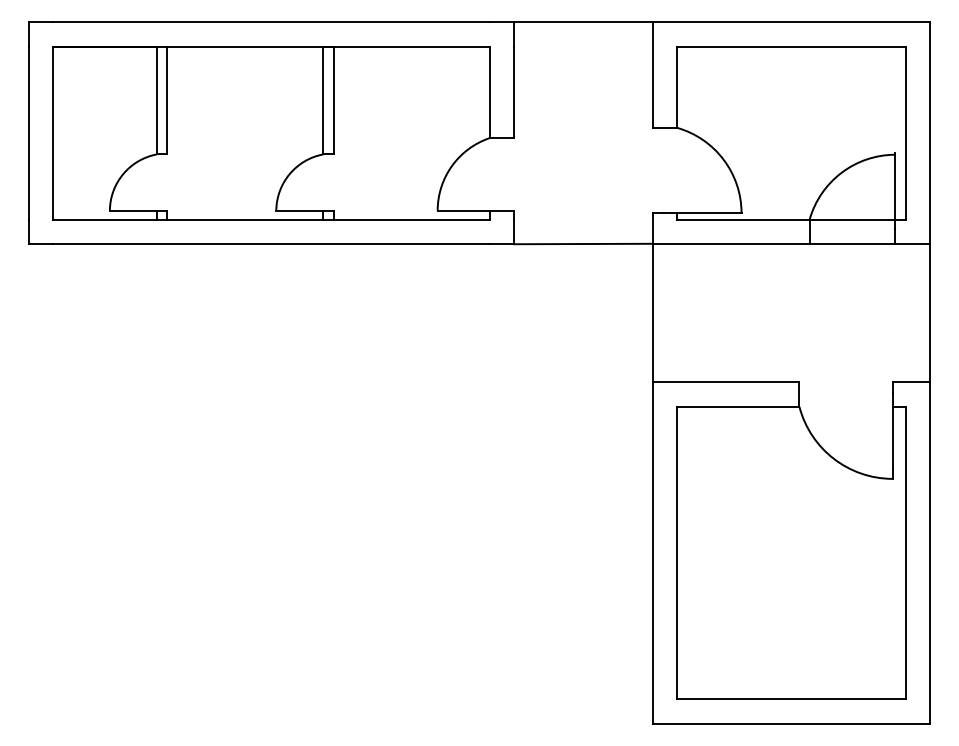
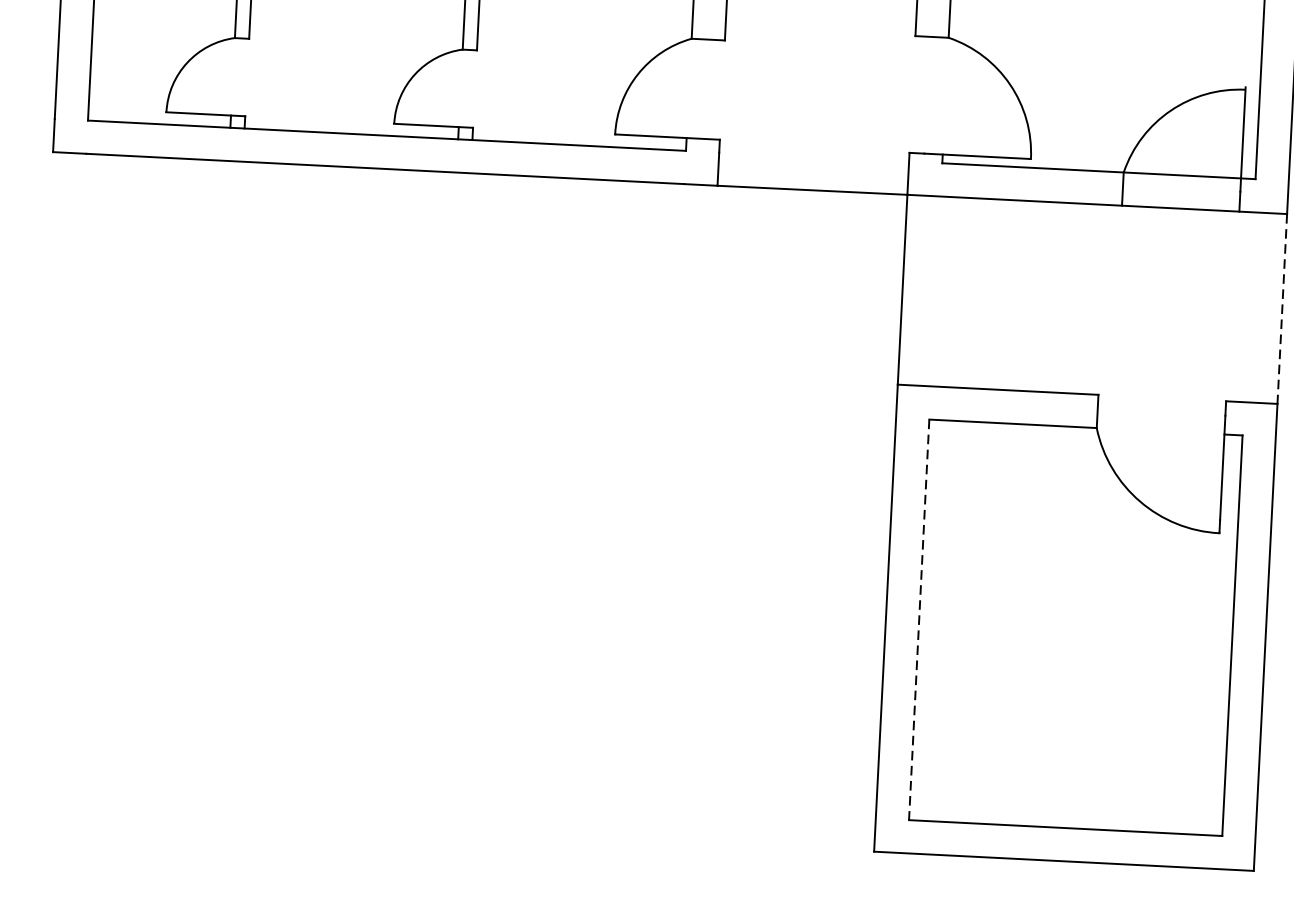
line: (930, 313) -> (1282, 309), solid -> dashed
line: (677, 553) -> (919, 620), solid -> dashed

